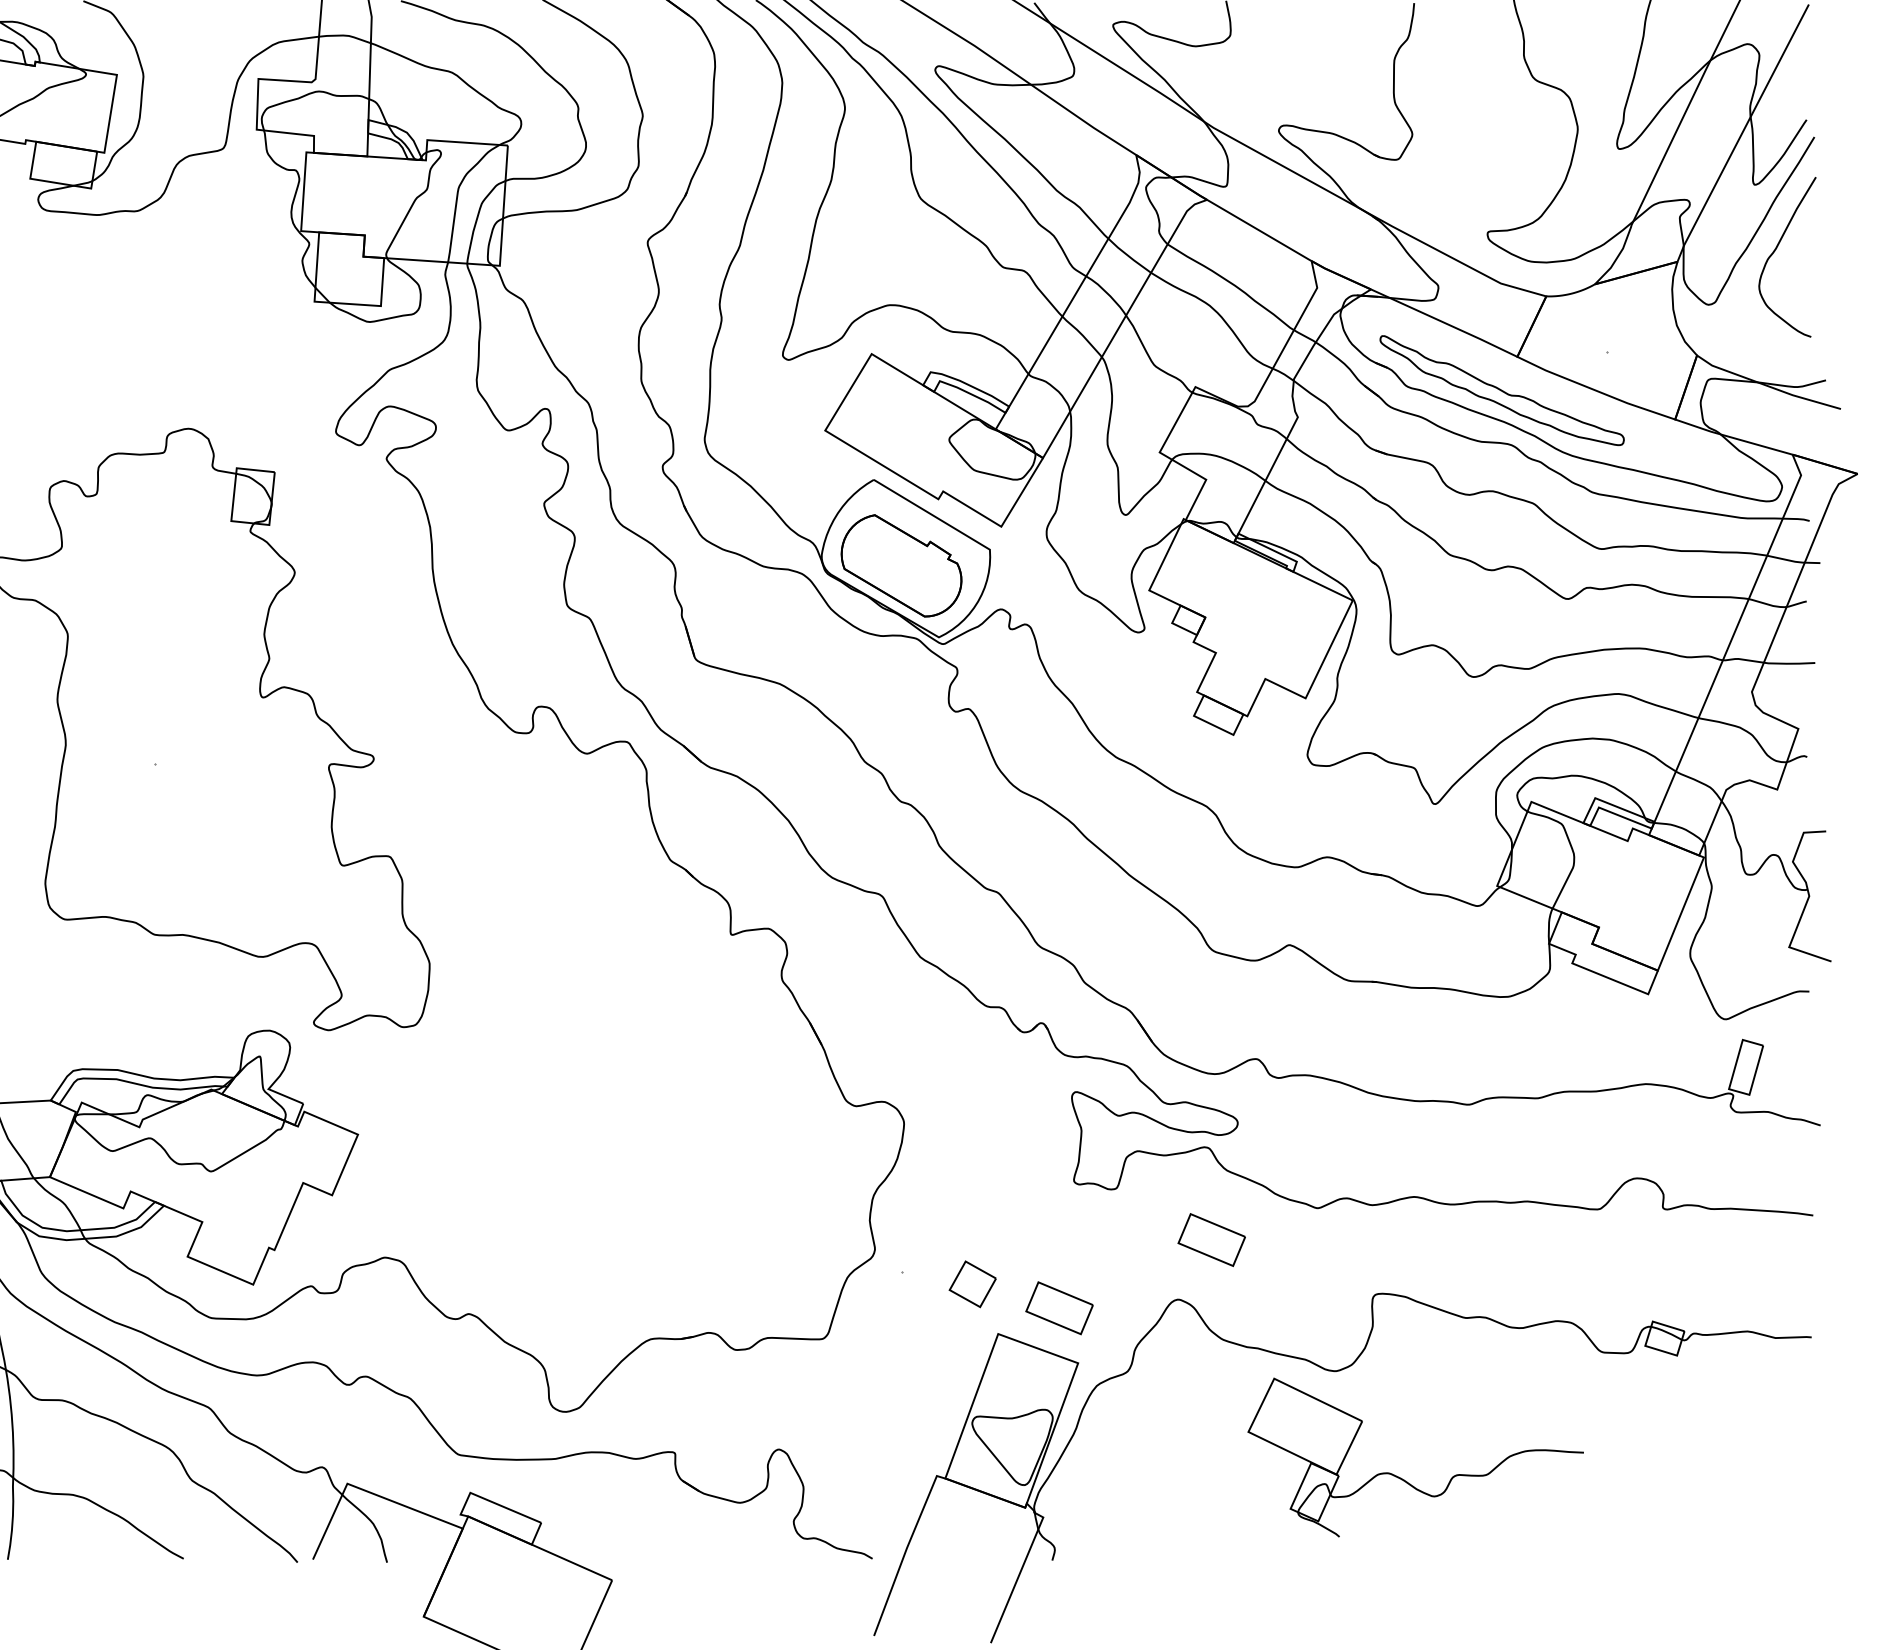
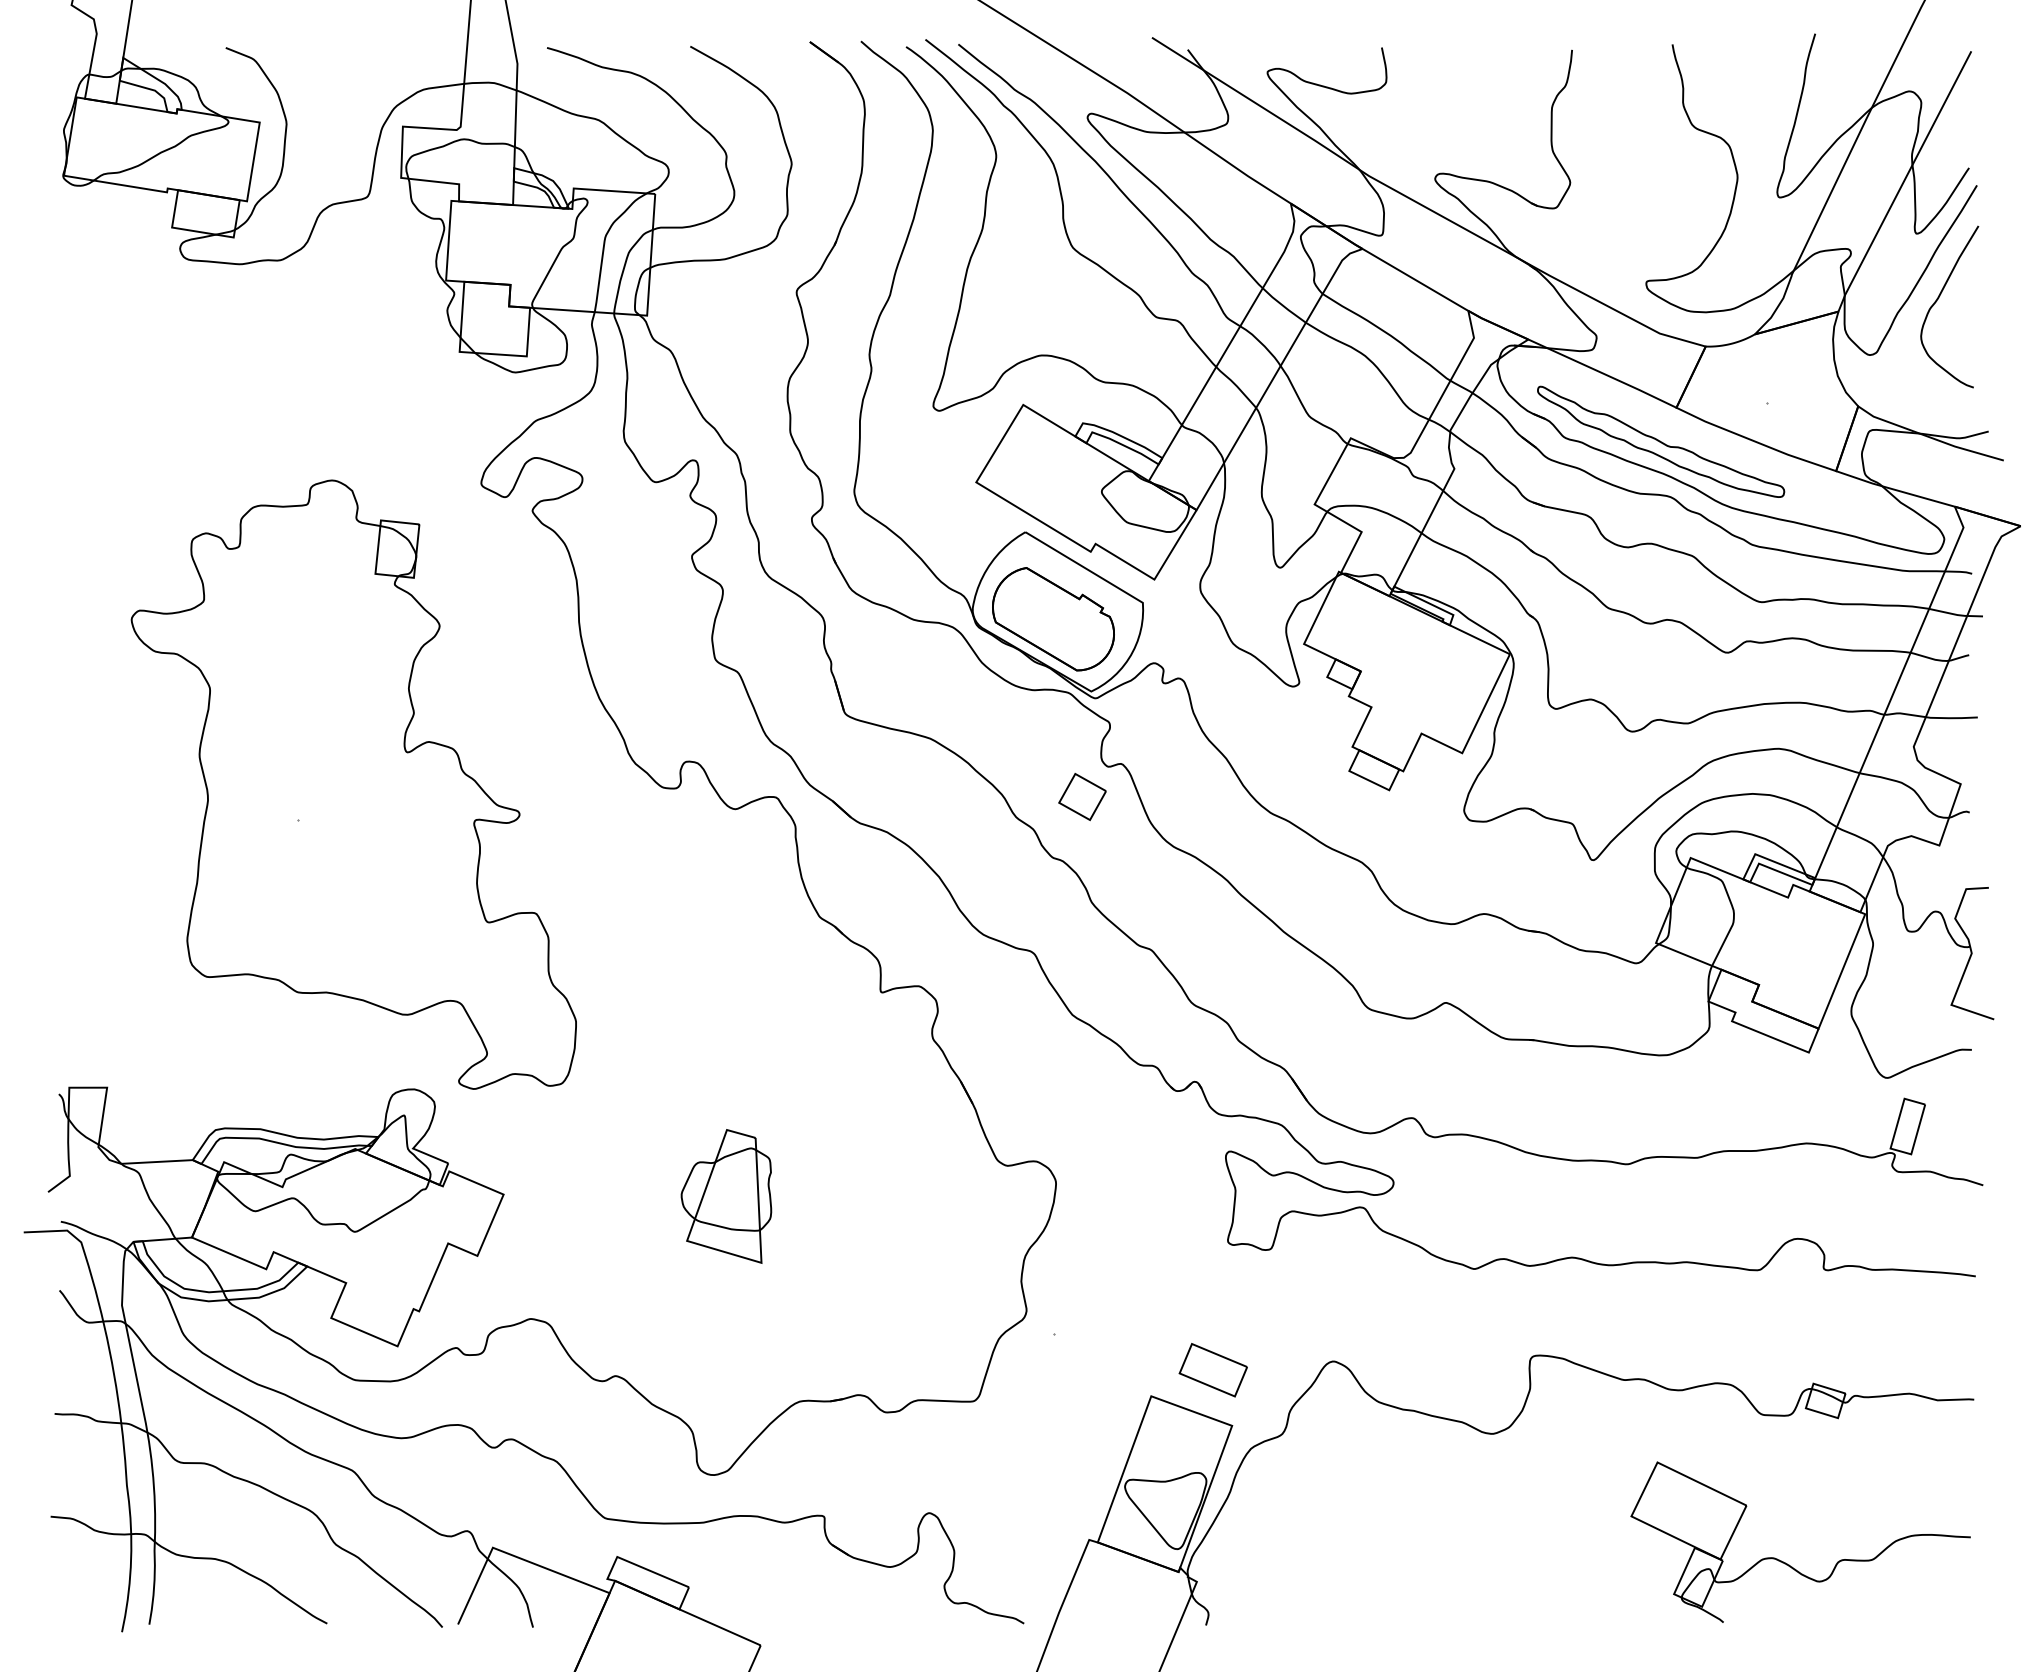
part: (578, 1136) -> (726, 1196), added
part: (1210, 1240) -> (1366, 1301), removed
part: (972, 1284) -> (1082, 797), moved
part: (1404, 1479) -> (1789, 1564), moved

